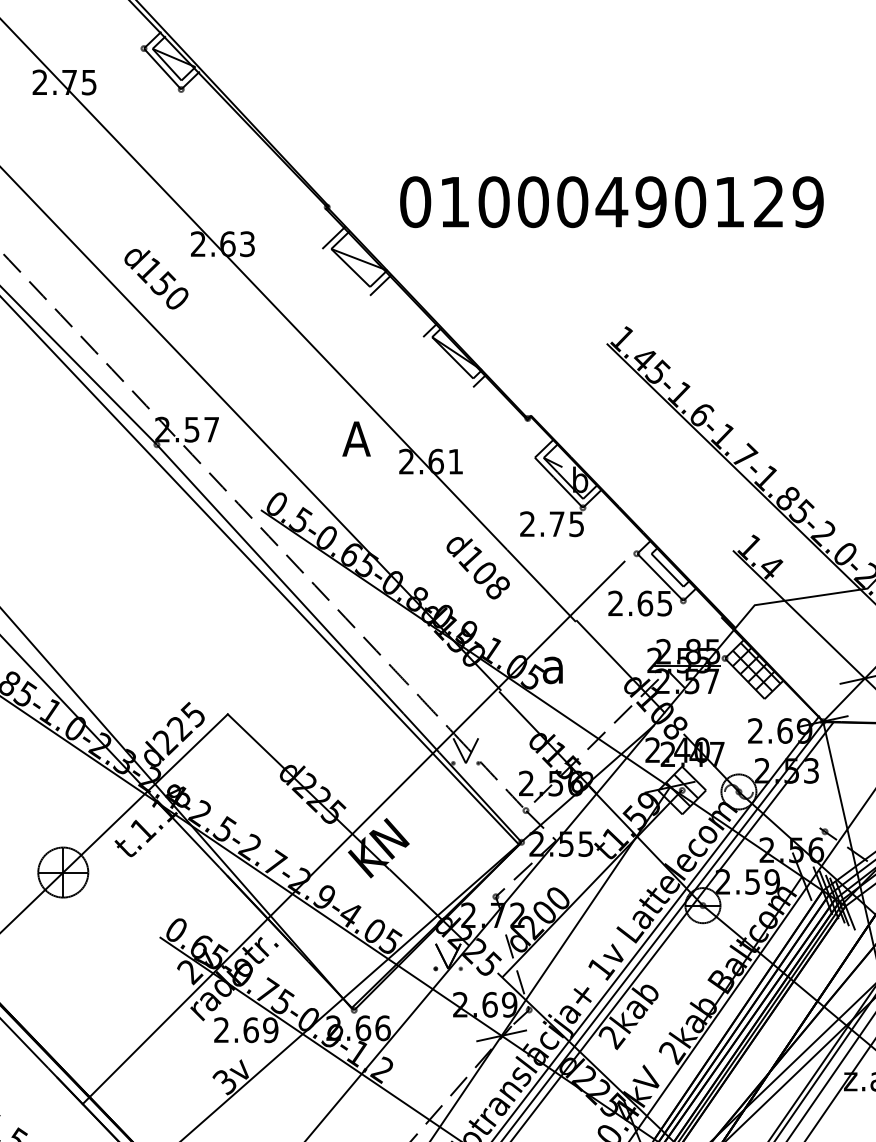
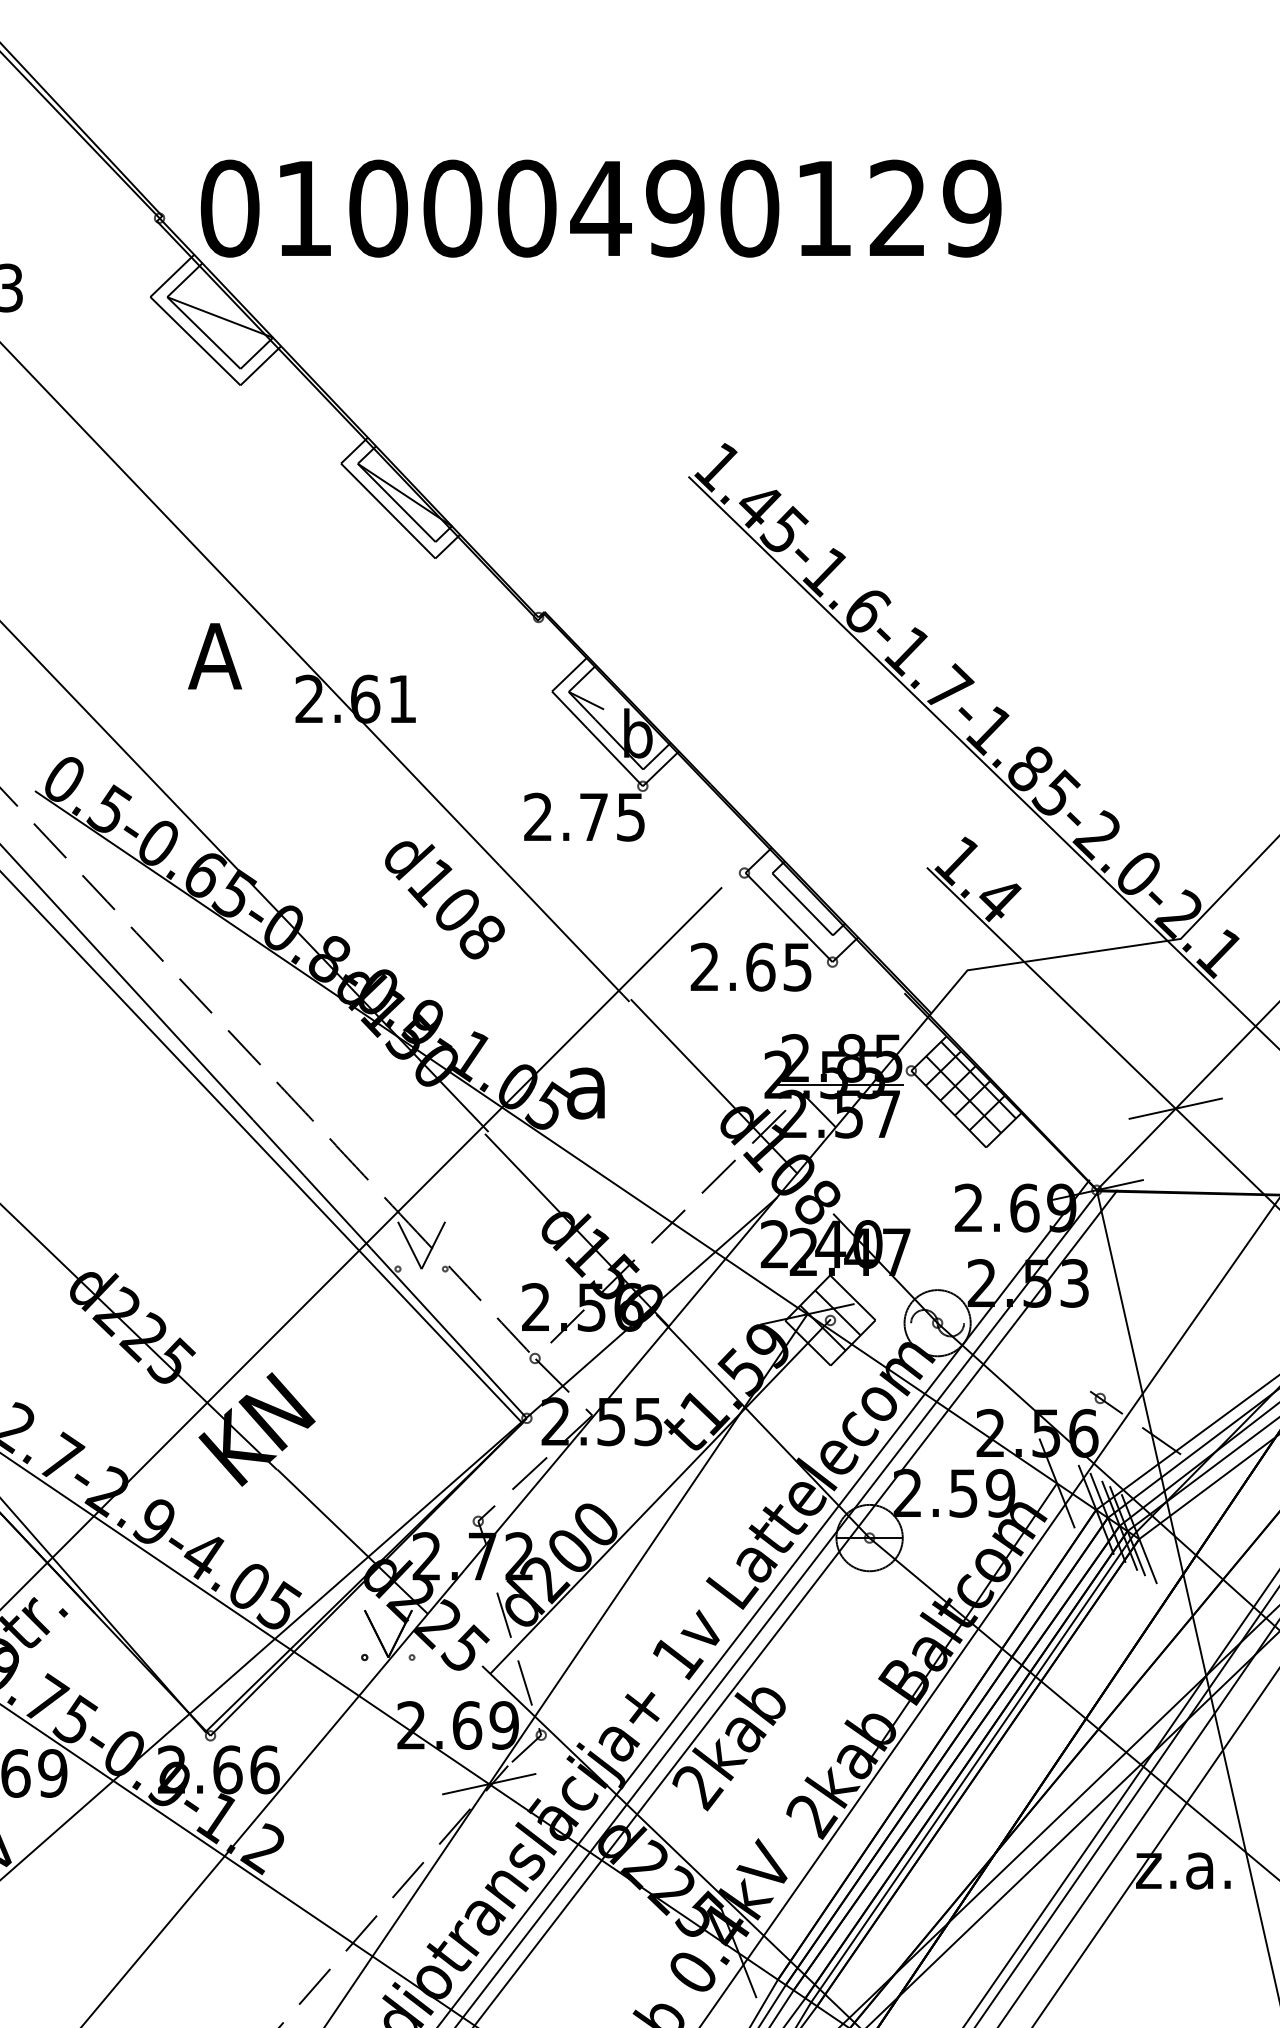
text: (611, 202) -> (600, 209), moved
line: (346, 271) -> (195, 339), added
line: (448, 362) -> (388, 511), added

